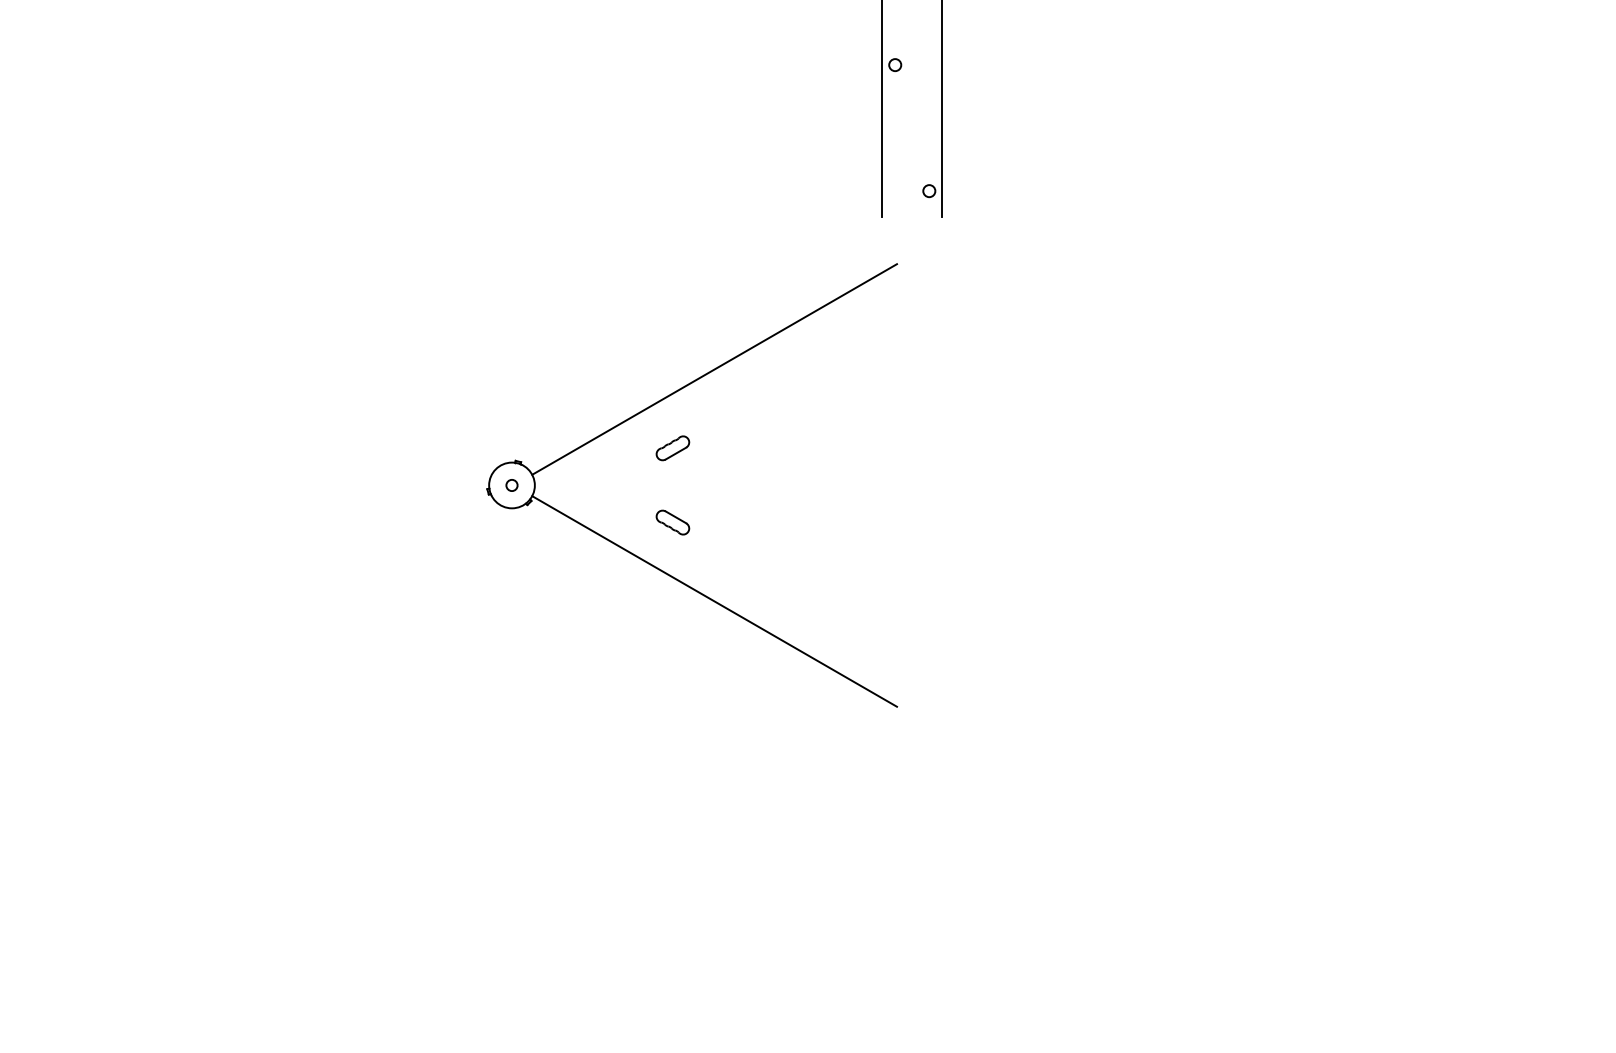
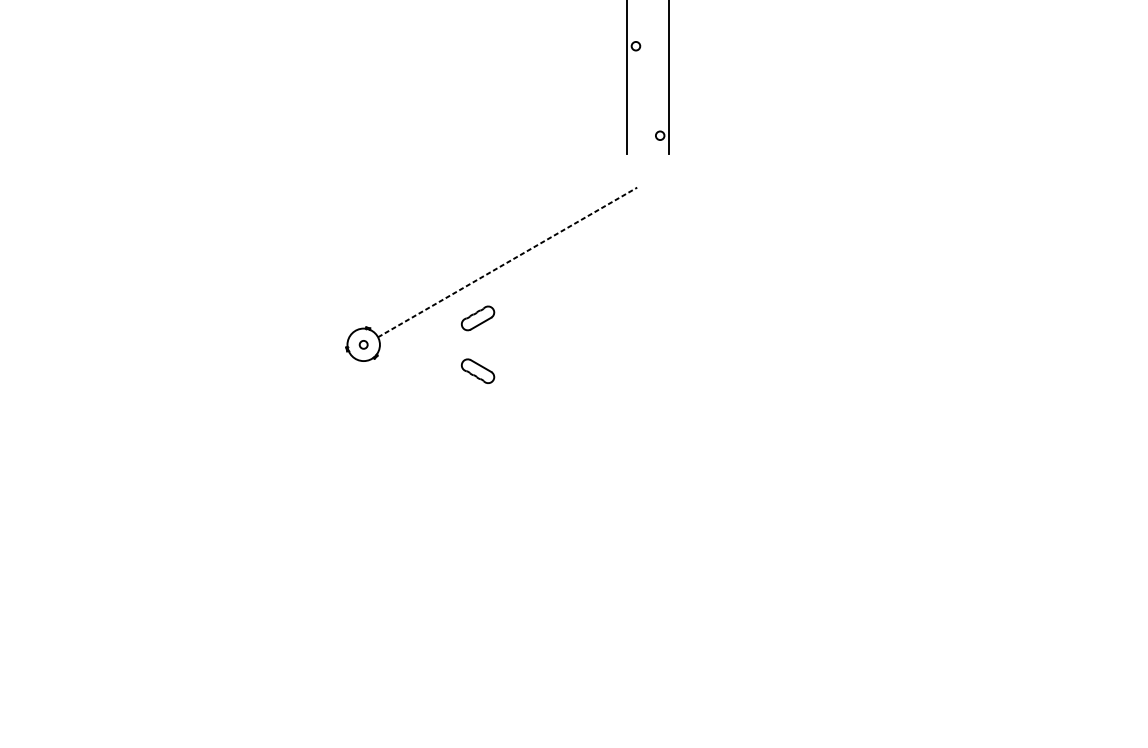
line: (714, 369) -> (507, 262), solid -> dashed
part: (672, 448) -> (477, 318), size x1.4
part: (672, 522) -> (477, 371), size x1.4
line: (714, 601) -> (507, 427), removed

